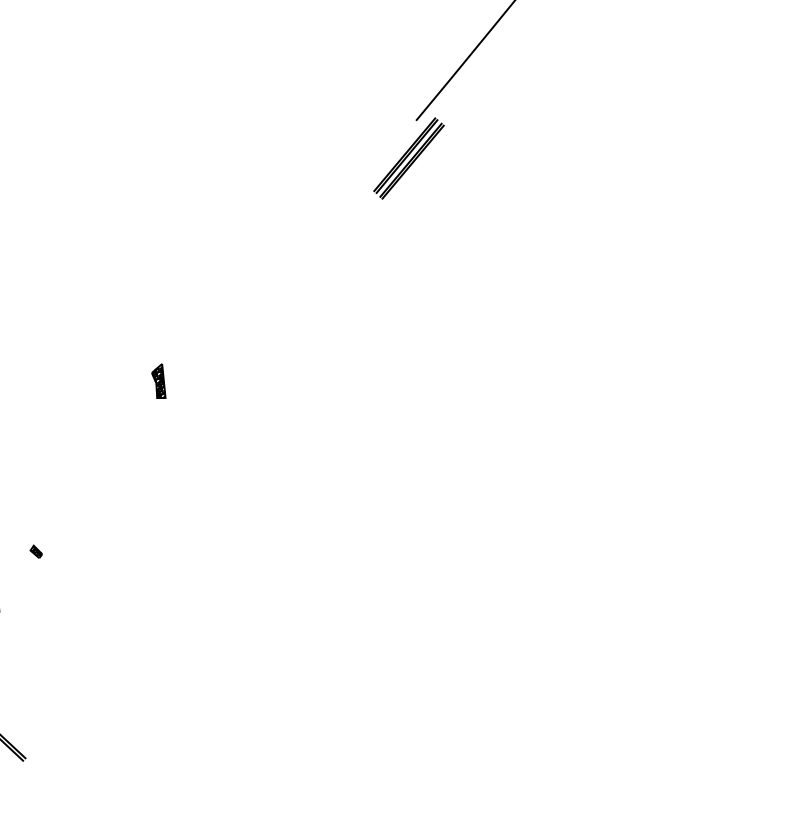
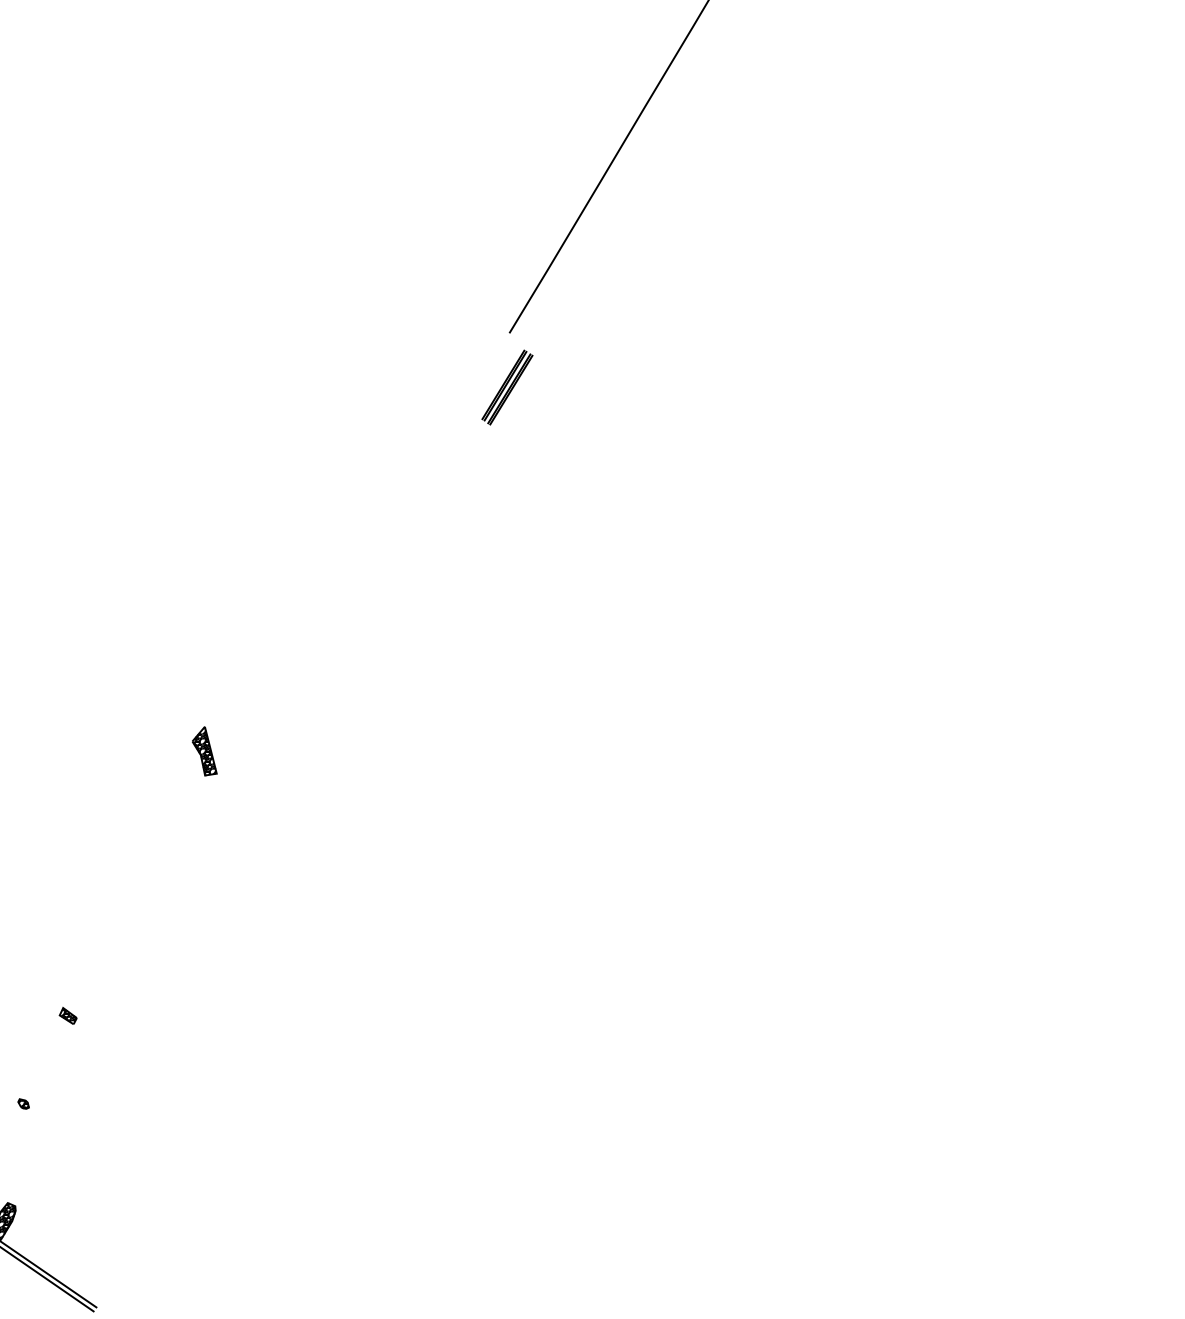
part: (409, 158) -> (507, 387), size x0.6

